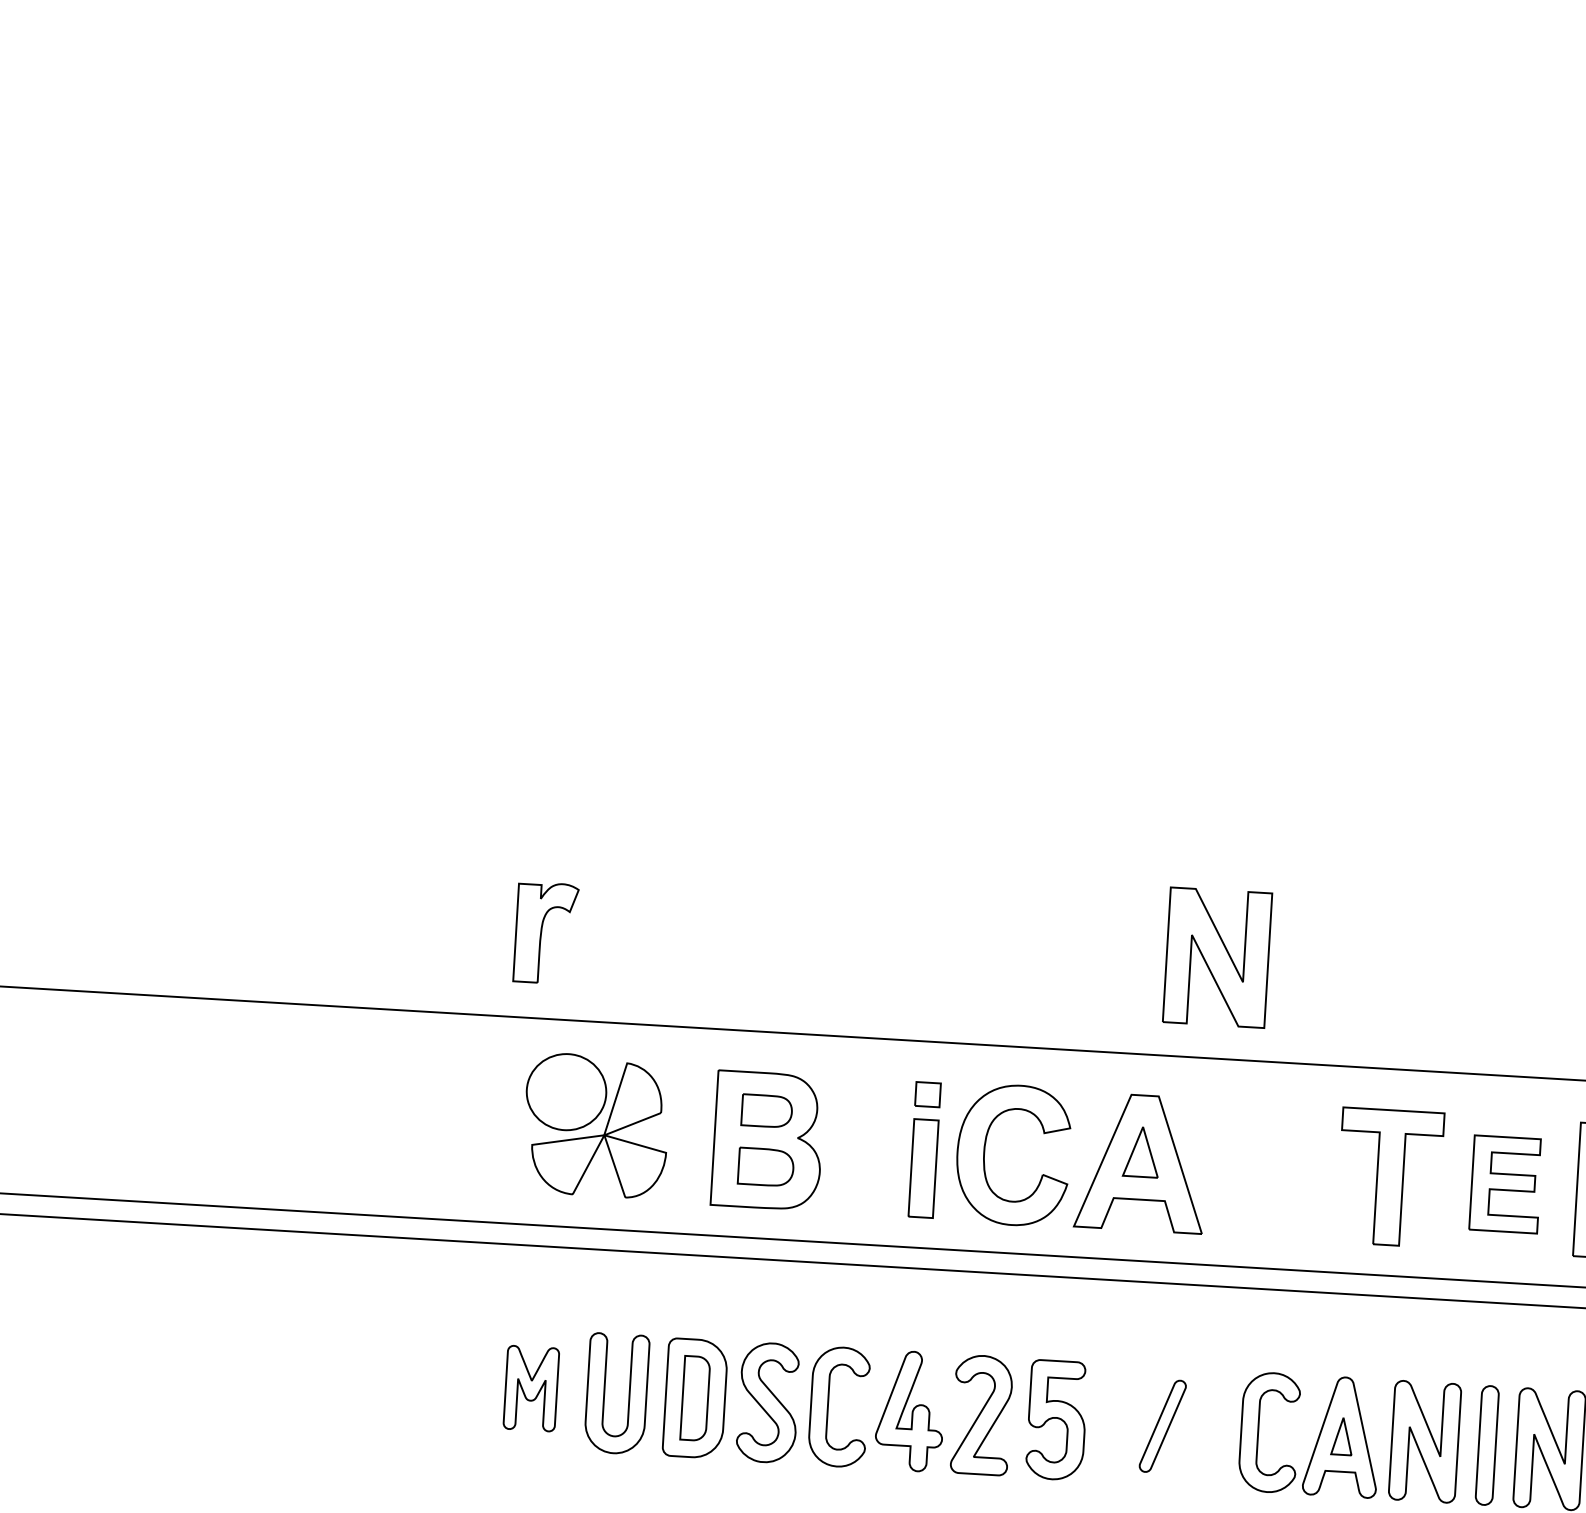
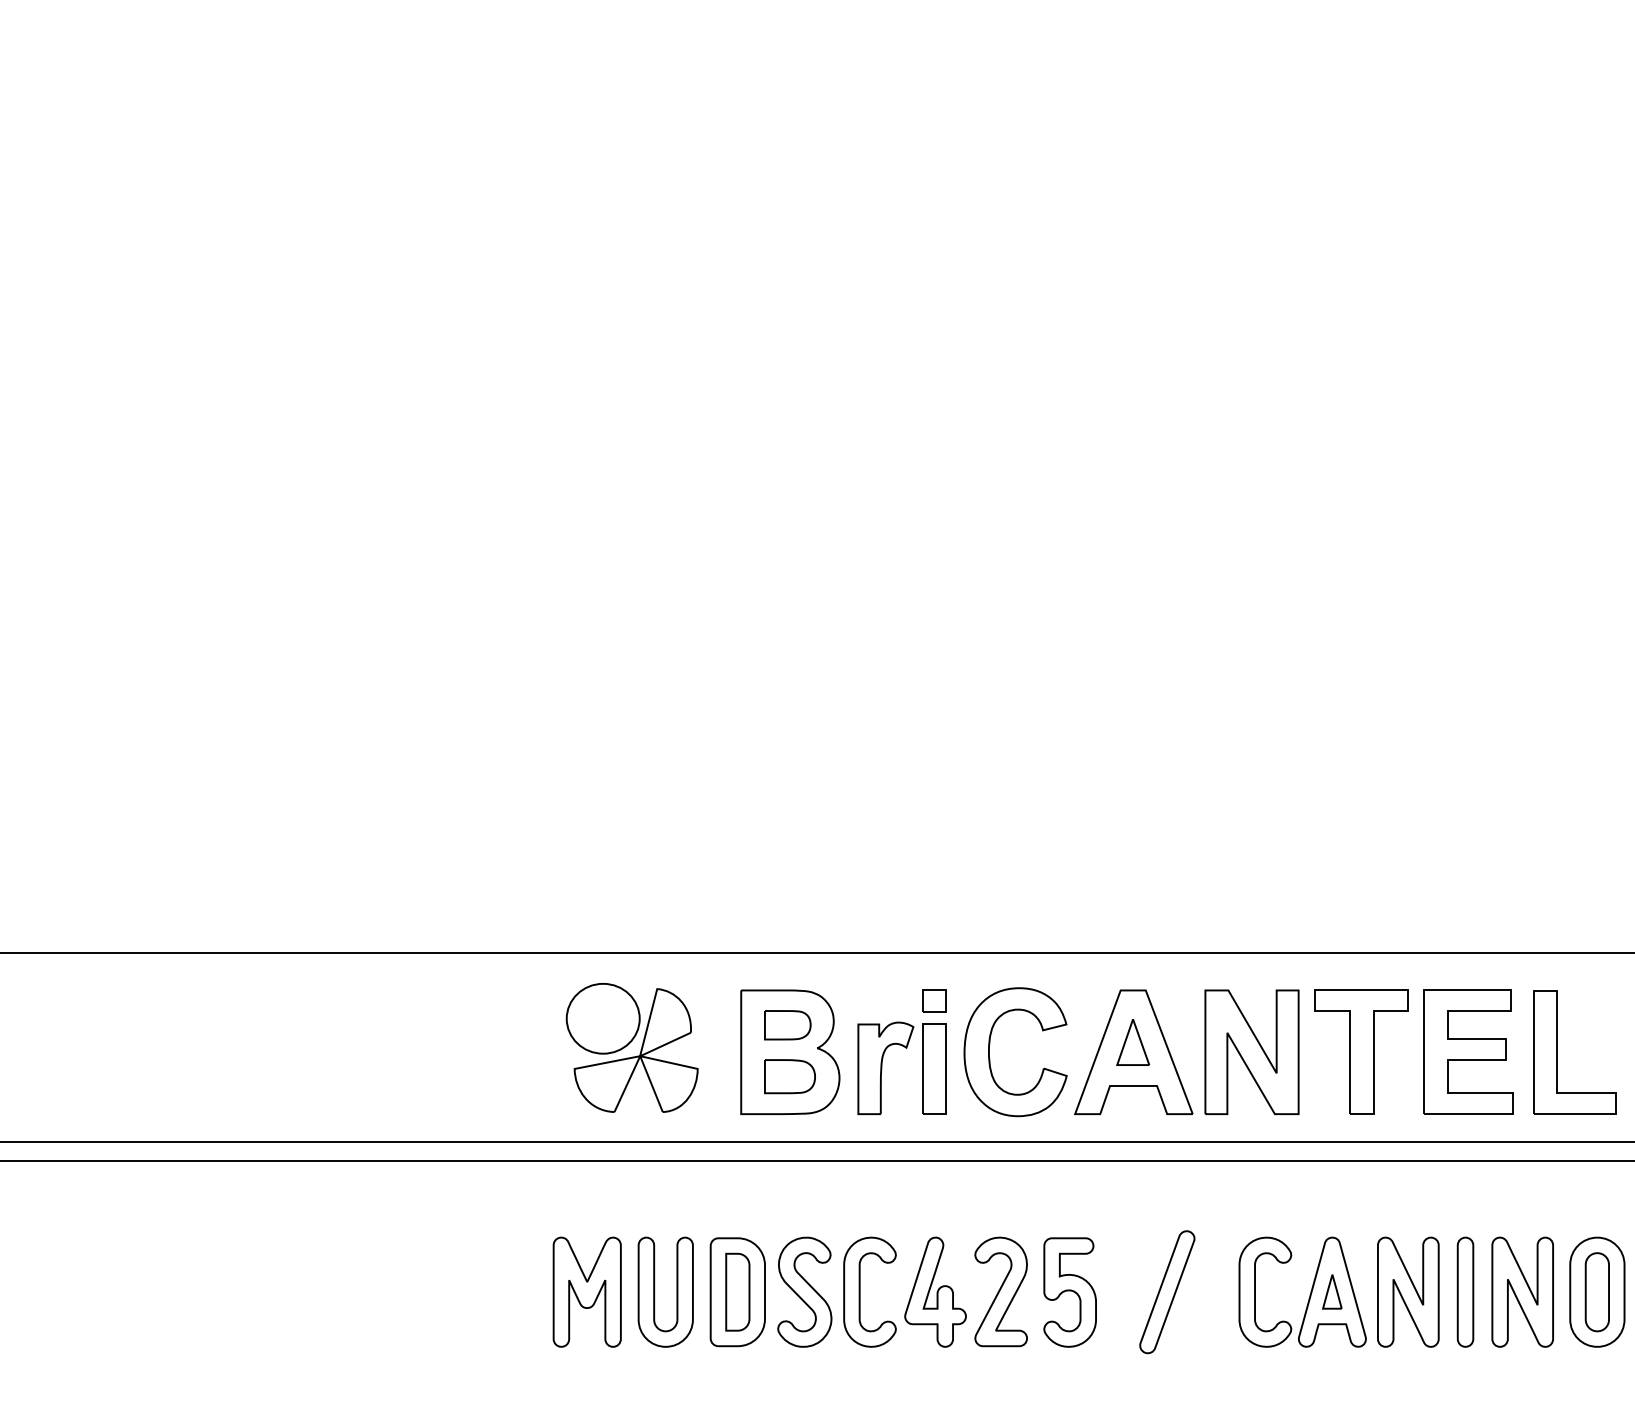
part: (545, 932) -> (885, 1067), moved
part: (1217, 956) -> (1251, 1051), moved
part: (1506, 1183) -> (1468, 1051), size x1.43
part: (530, 1387) -> (586, 1291), size x1.43
part: (1162, 1426) -> (1167, 1292), size x1.43

